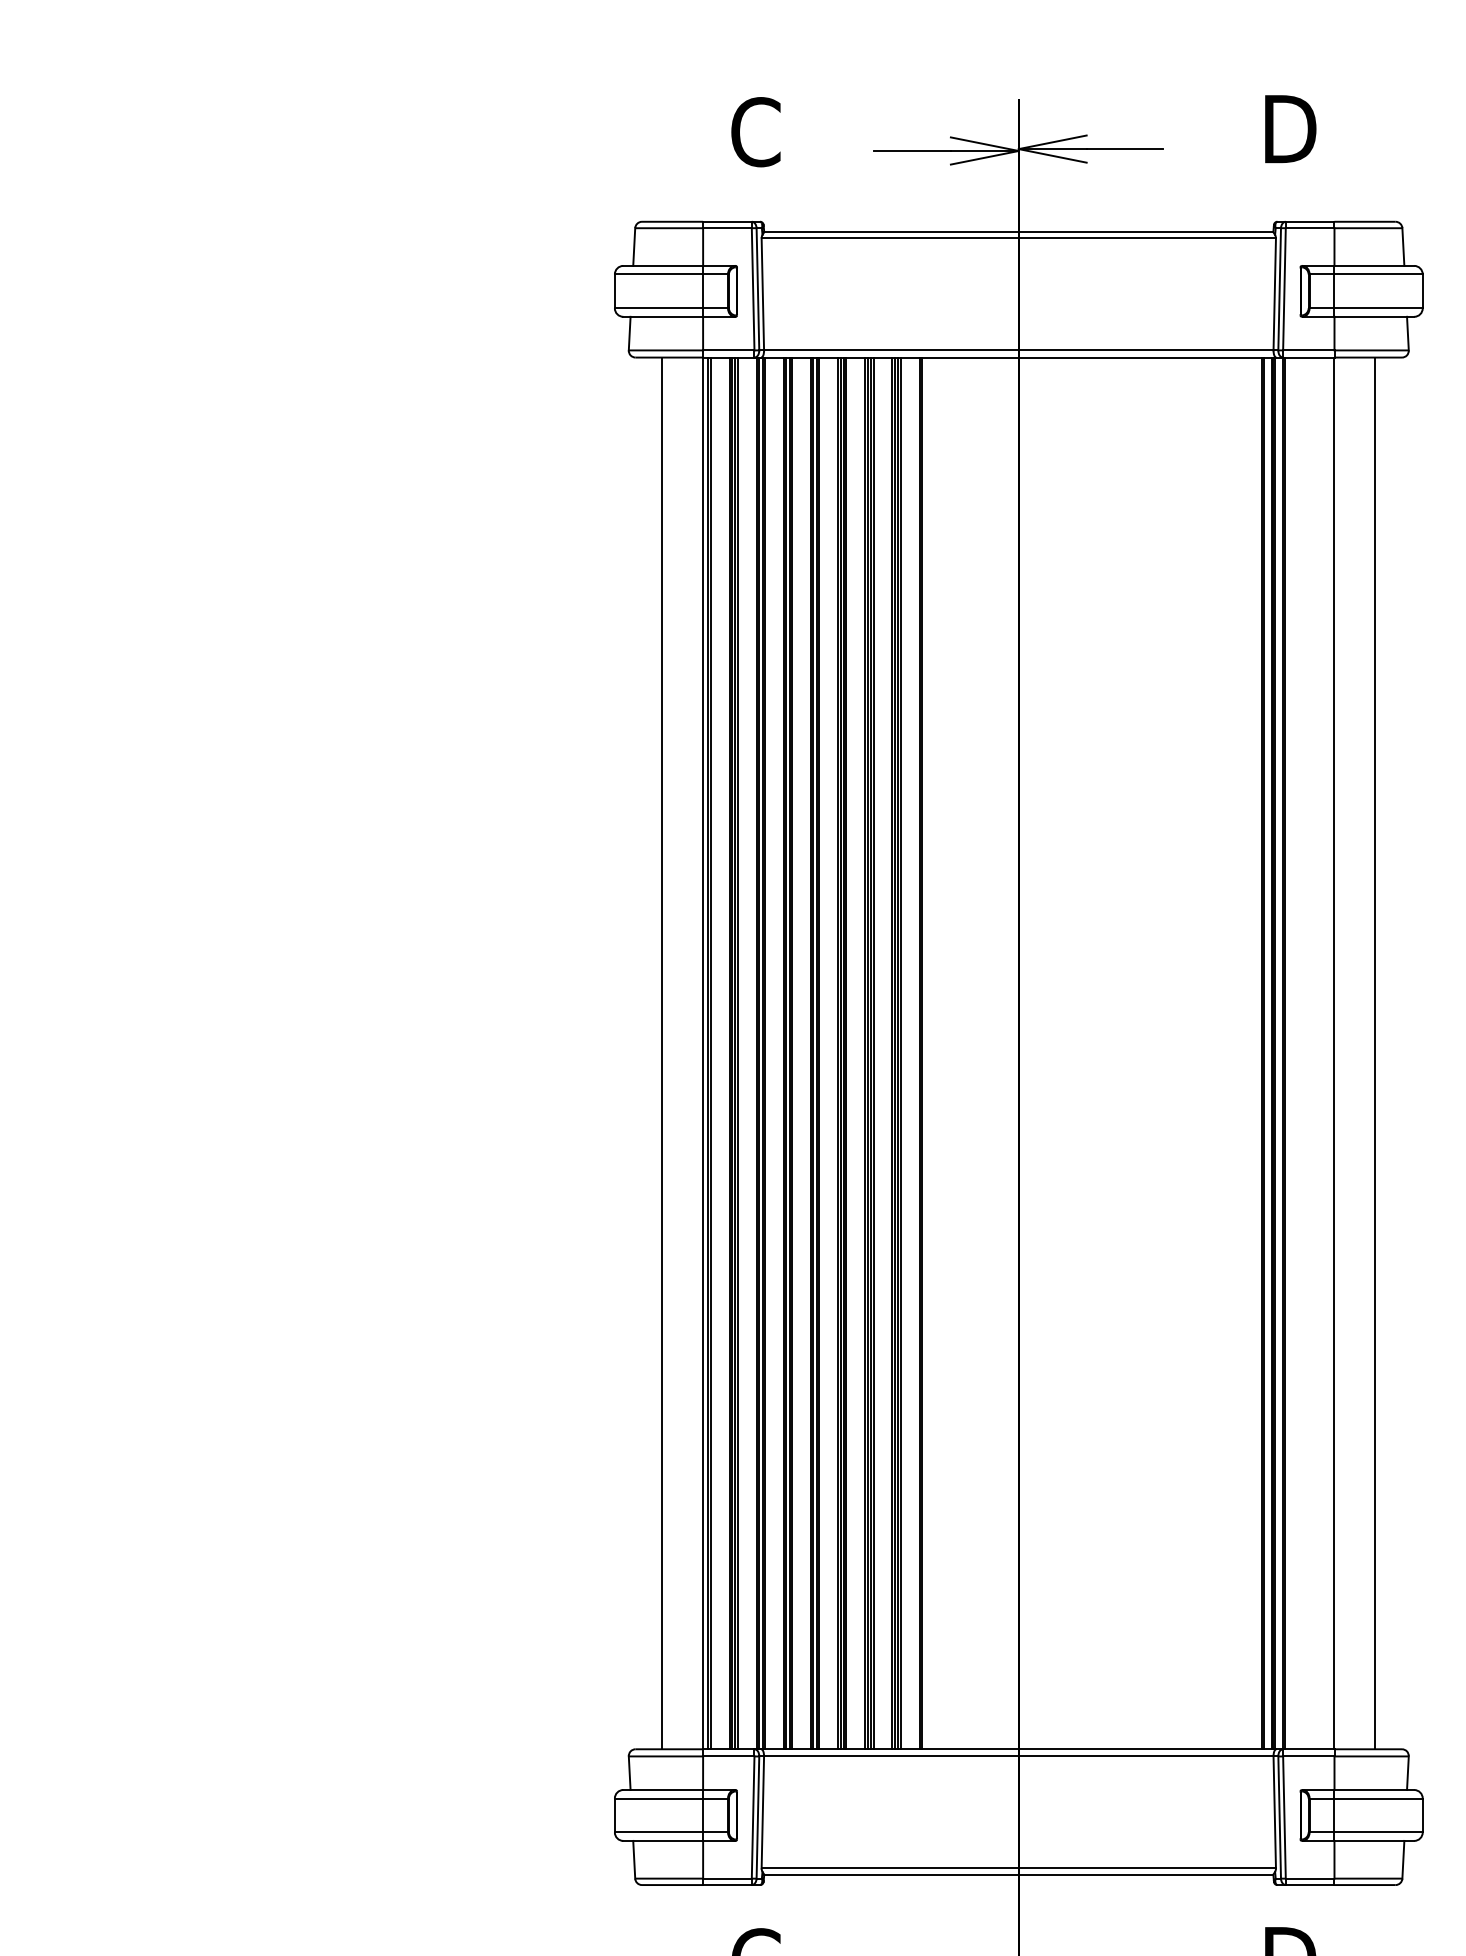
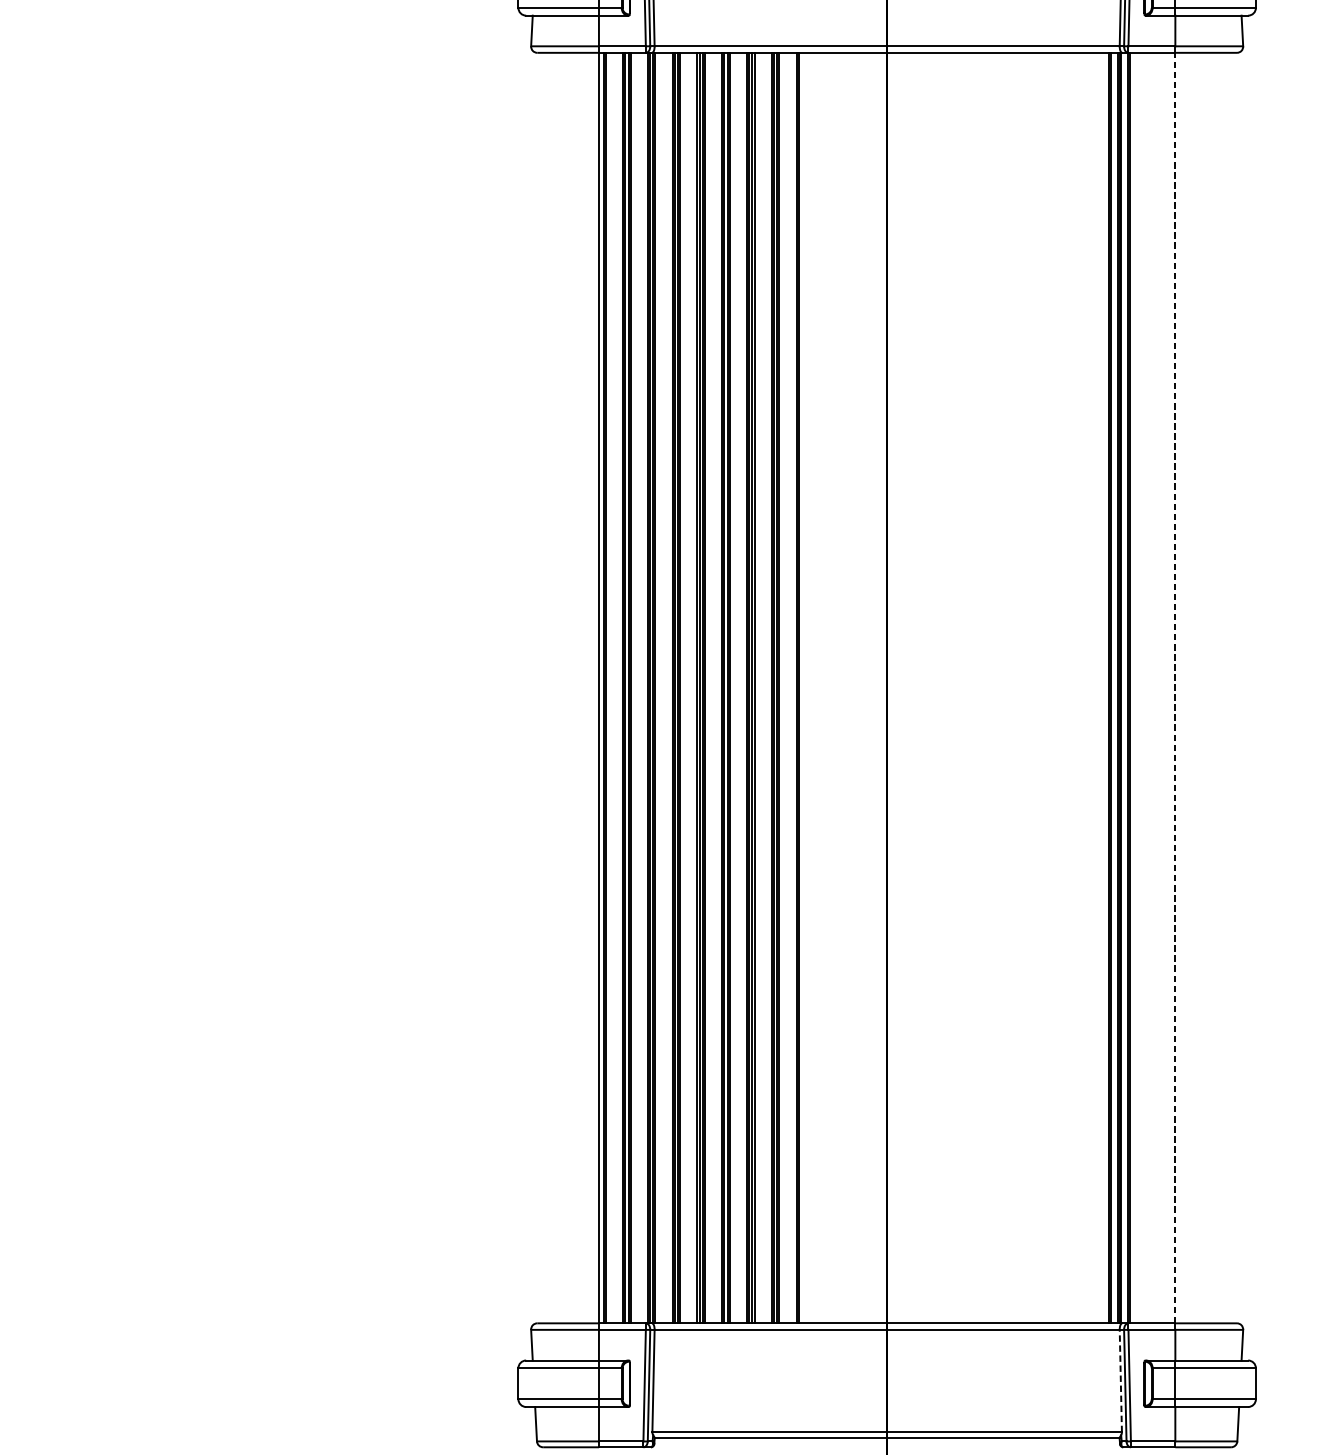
line: (662, 1053) -> (561, 688), removed
line: (1334, 1053) -> (1175, 688), solid -> dashed
line: (1375, 1053) -> (1212, 688), removed
line: (1274, 1811) -> (1120, 1380), solid -> dashed

